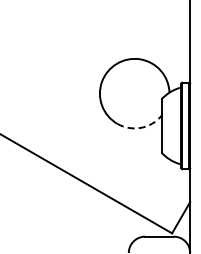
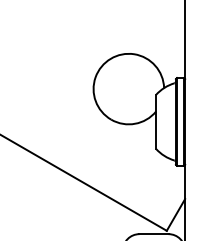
arc: (140, 127) -> (134, 123), dashed -> solid

